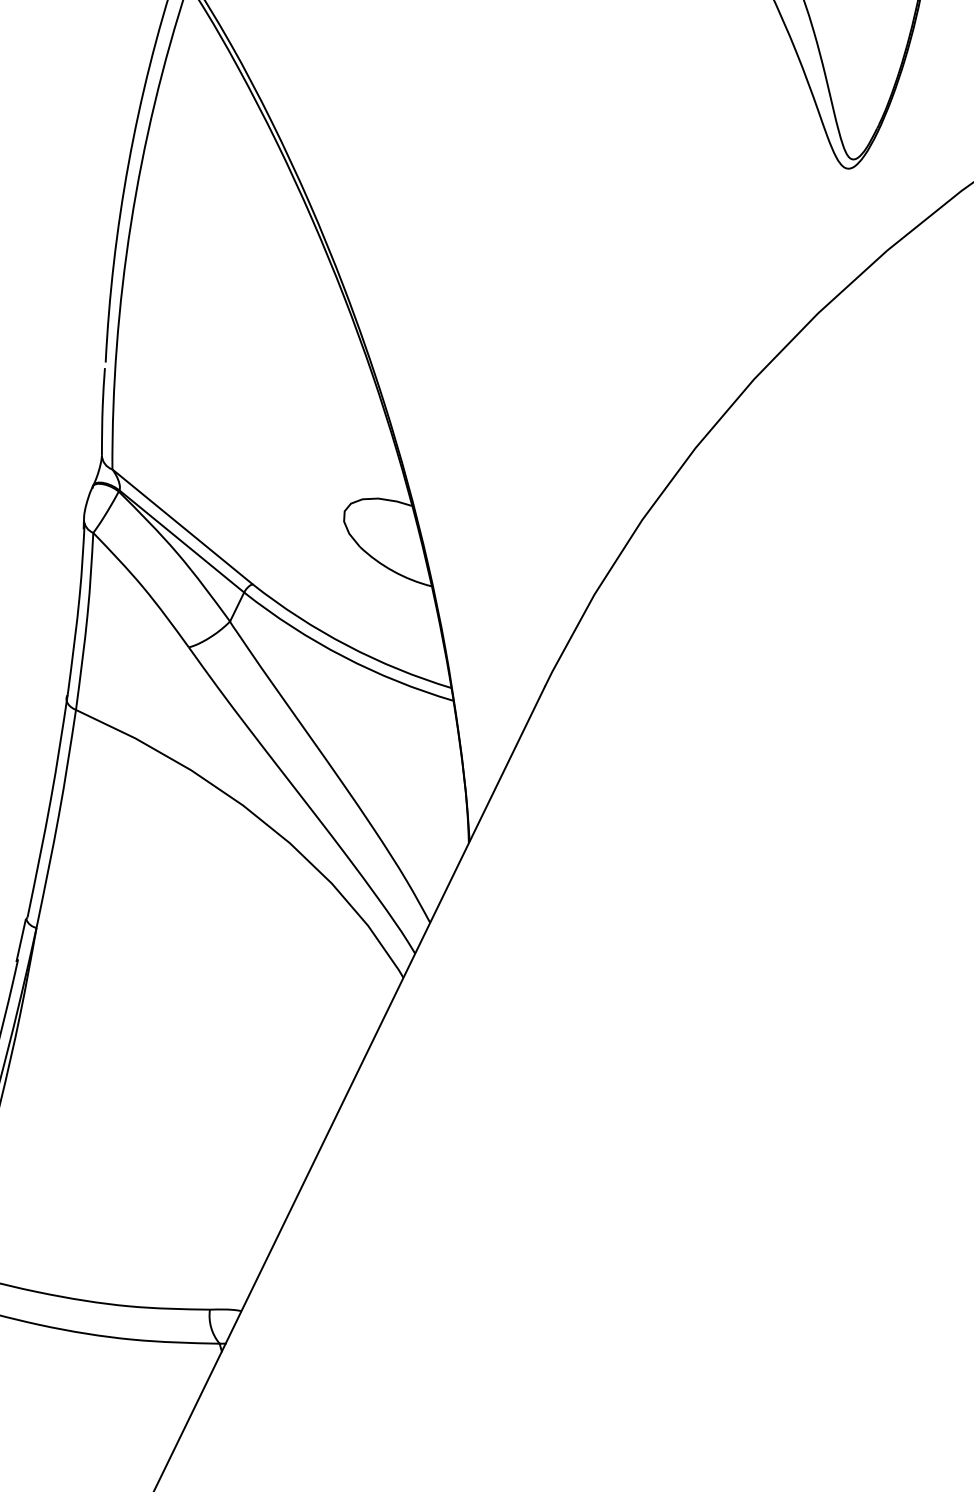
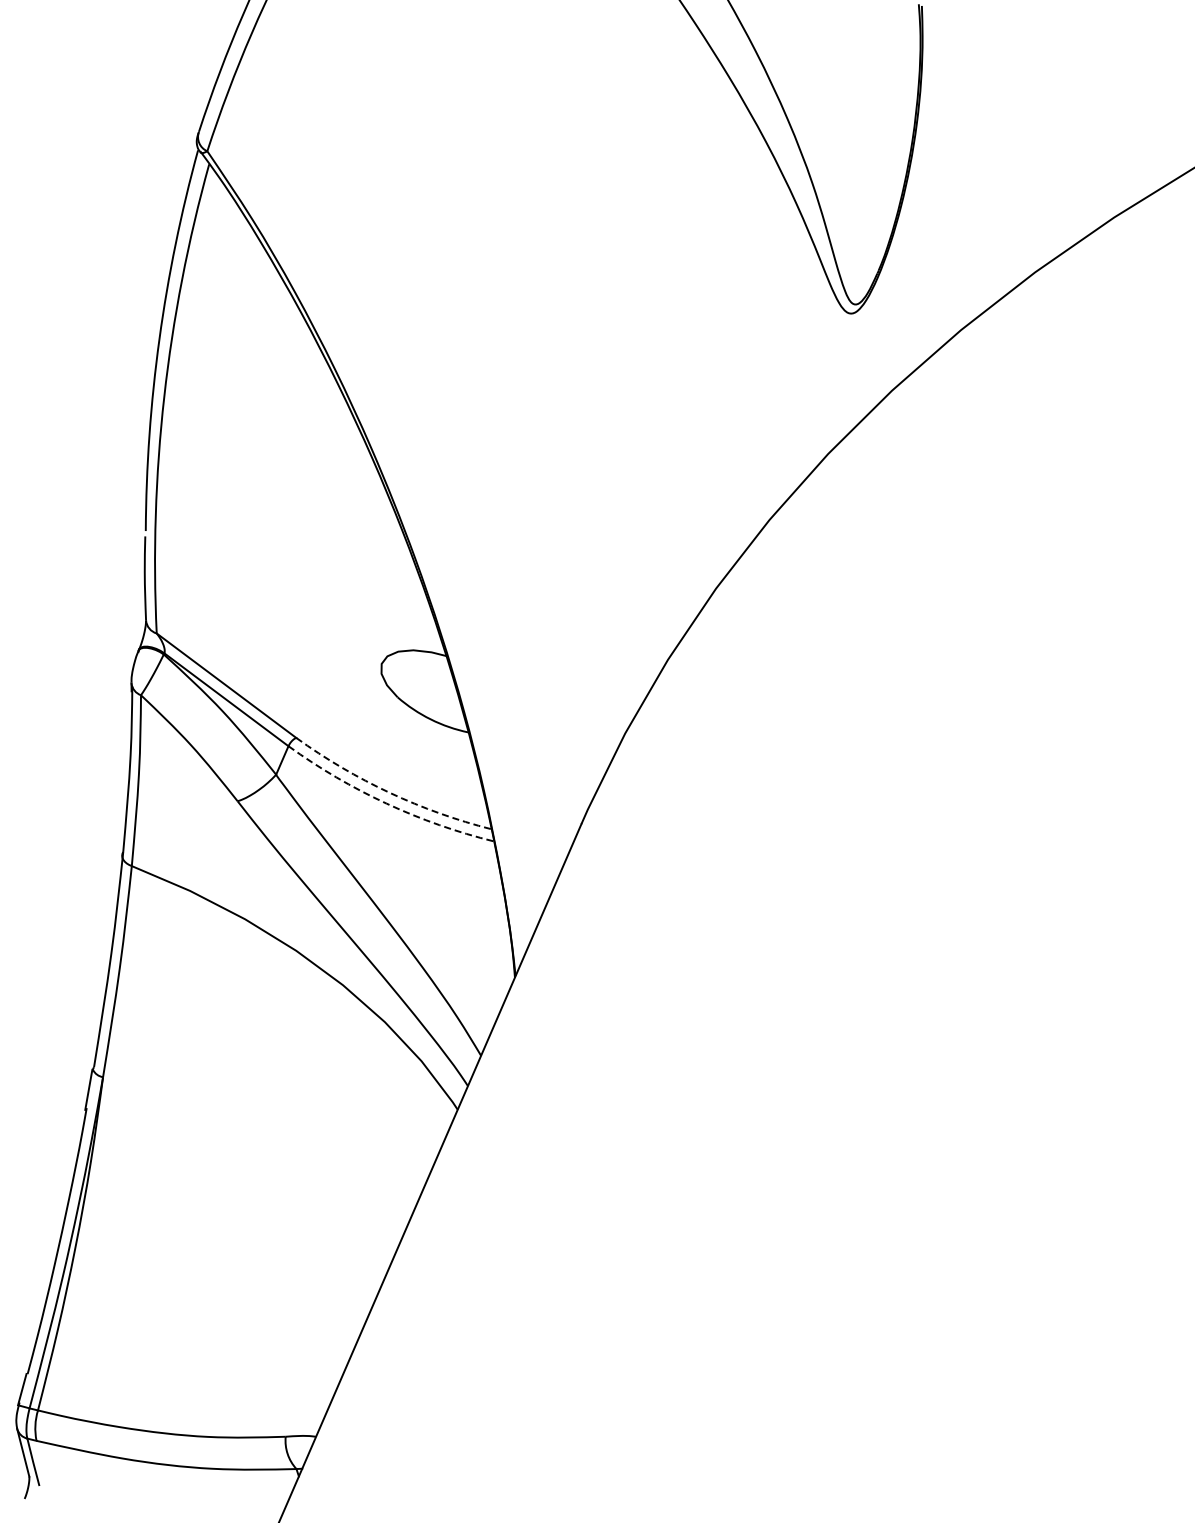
arc: (346, 645) -> (389, 792), solid -> dashed
arc: (343, 656) -> (386, 803), solid -> dashed

